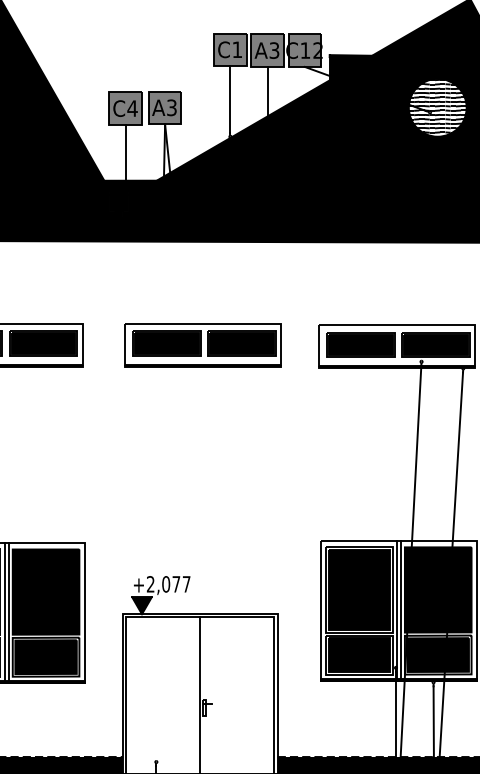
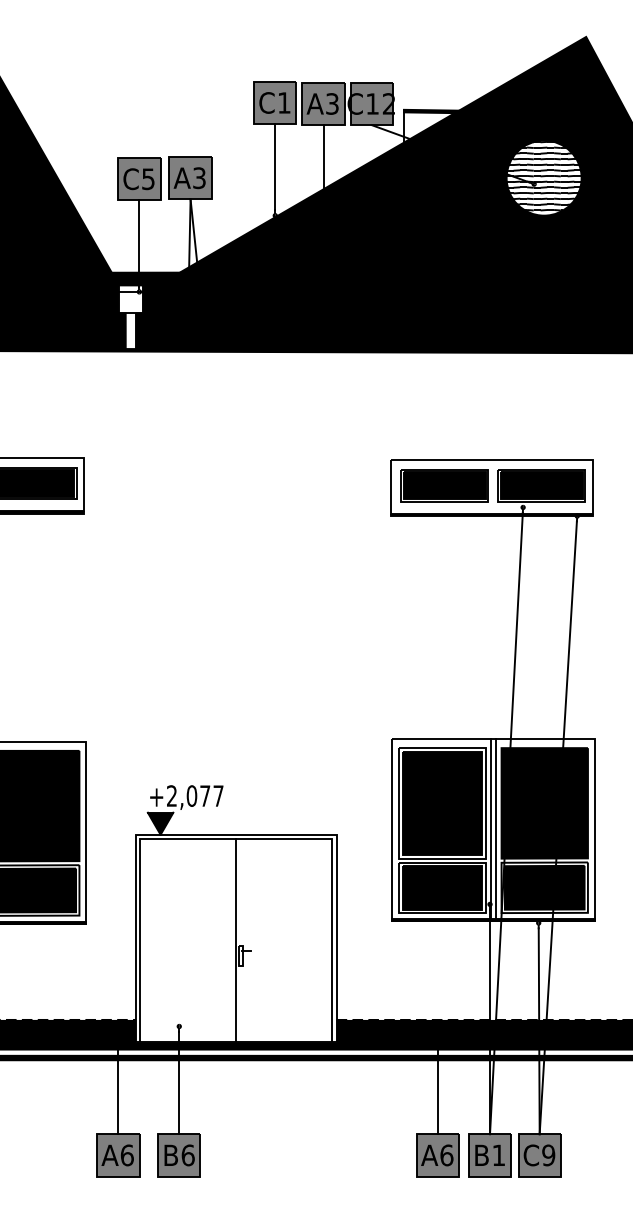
fill: (349, 68) -> (429, 127), removed
text: (132, 108) -> (148, 178), C4 -> C5
fill: (118, 215) -> (130, 317), removed
part: (202, 344) -> (239, 485), removed

